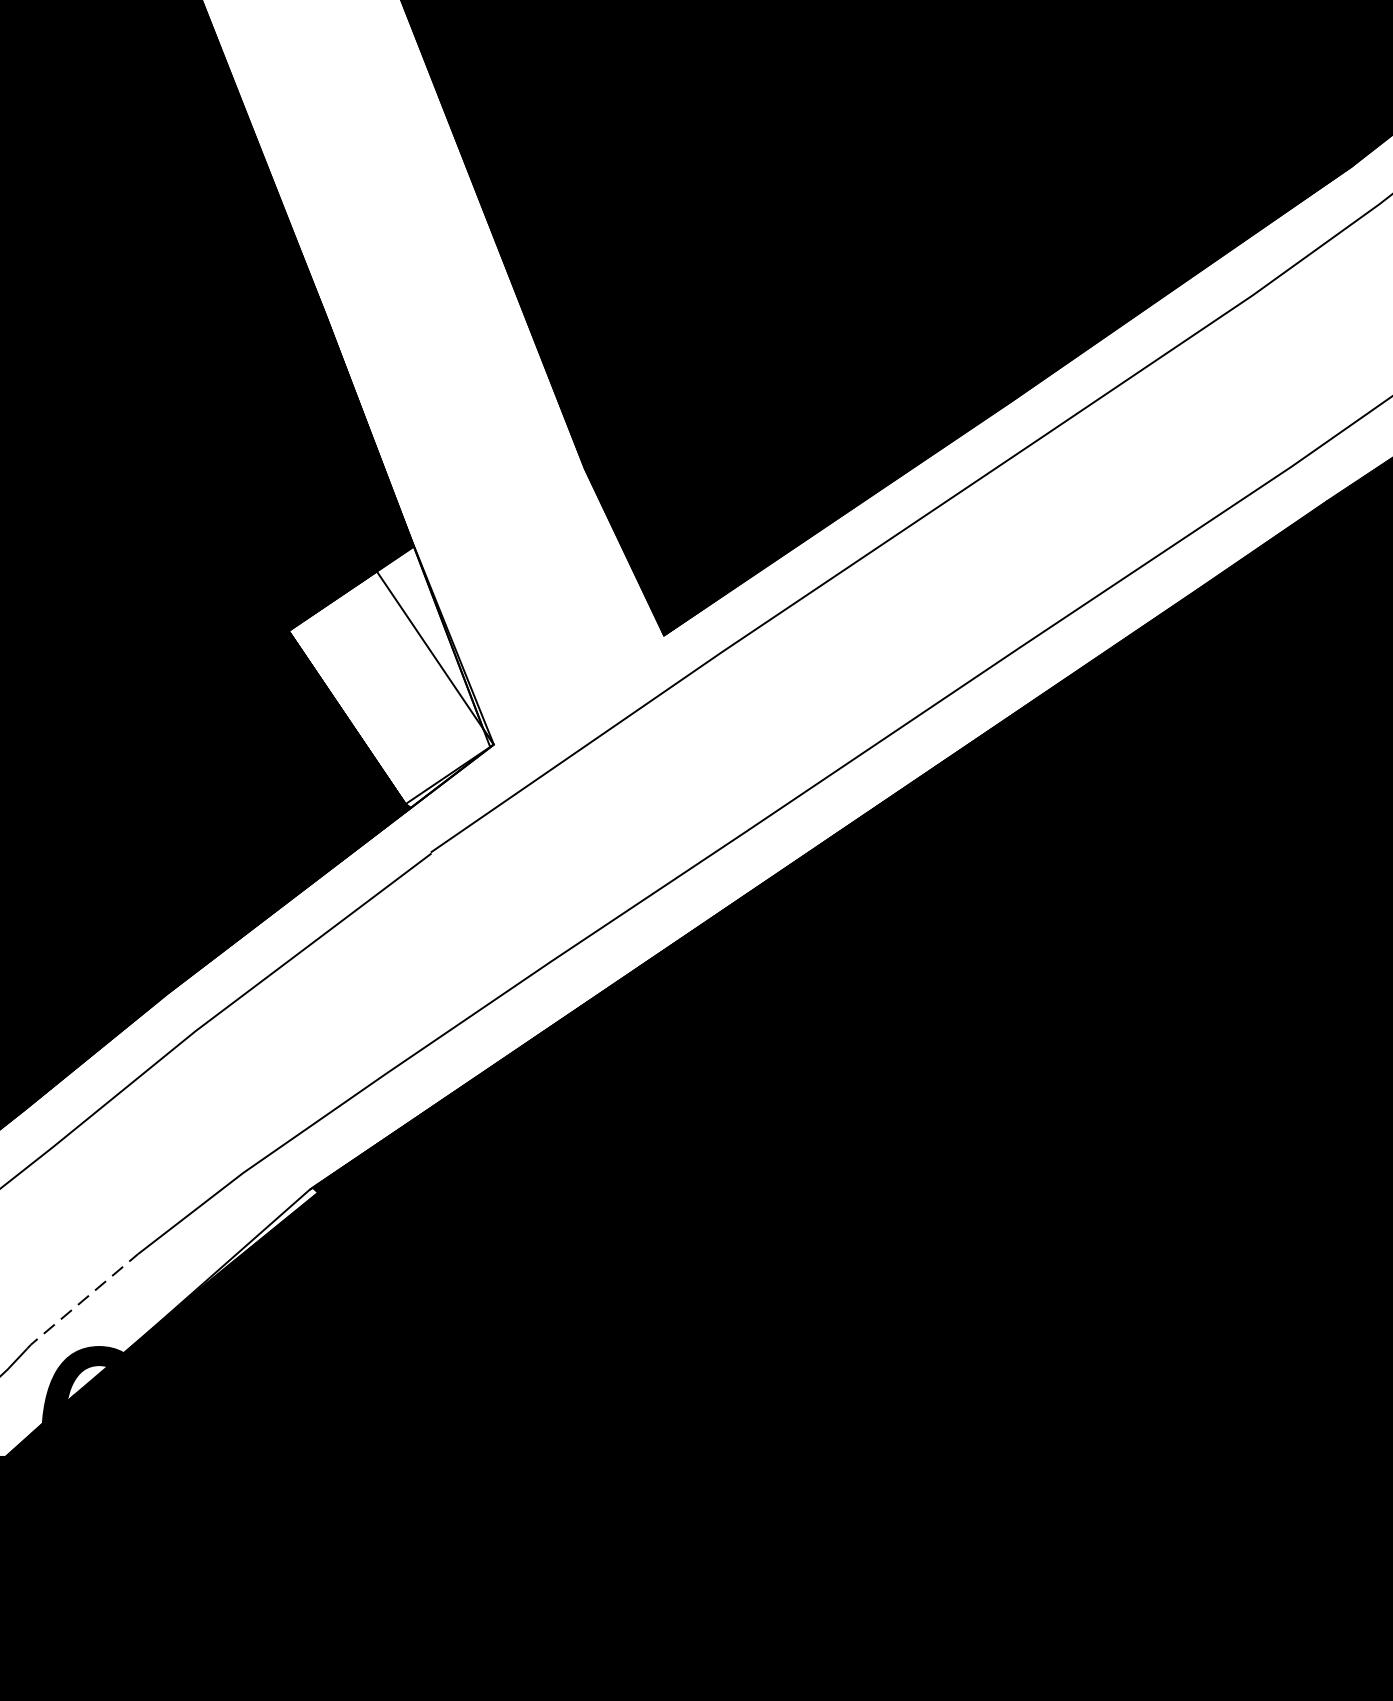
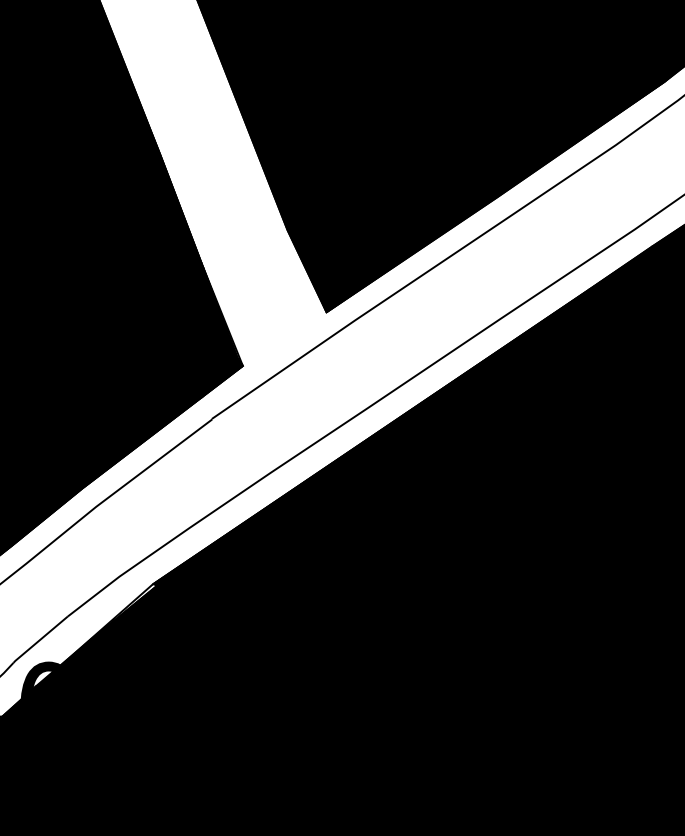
fill: (389, 676) -> (191, 332), added
line: (82, 1301) -> (40, 639), dashed -> solid

